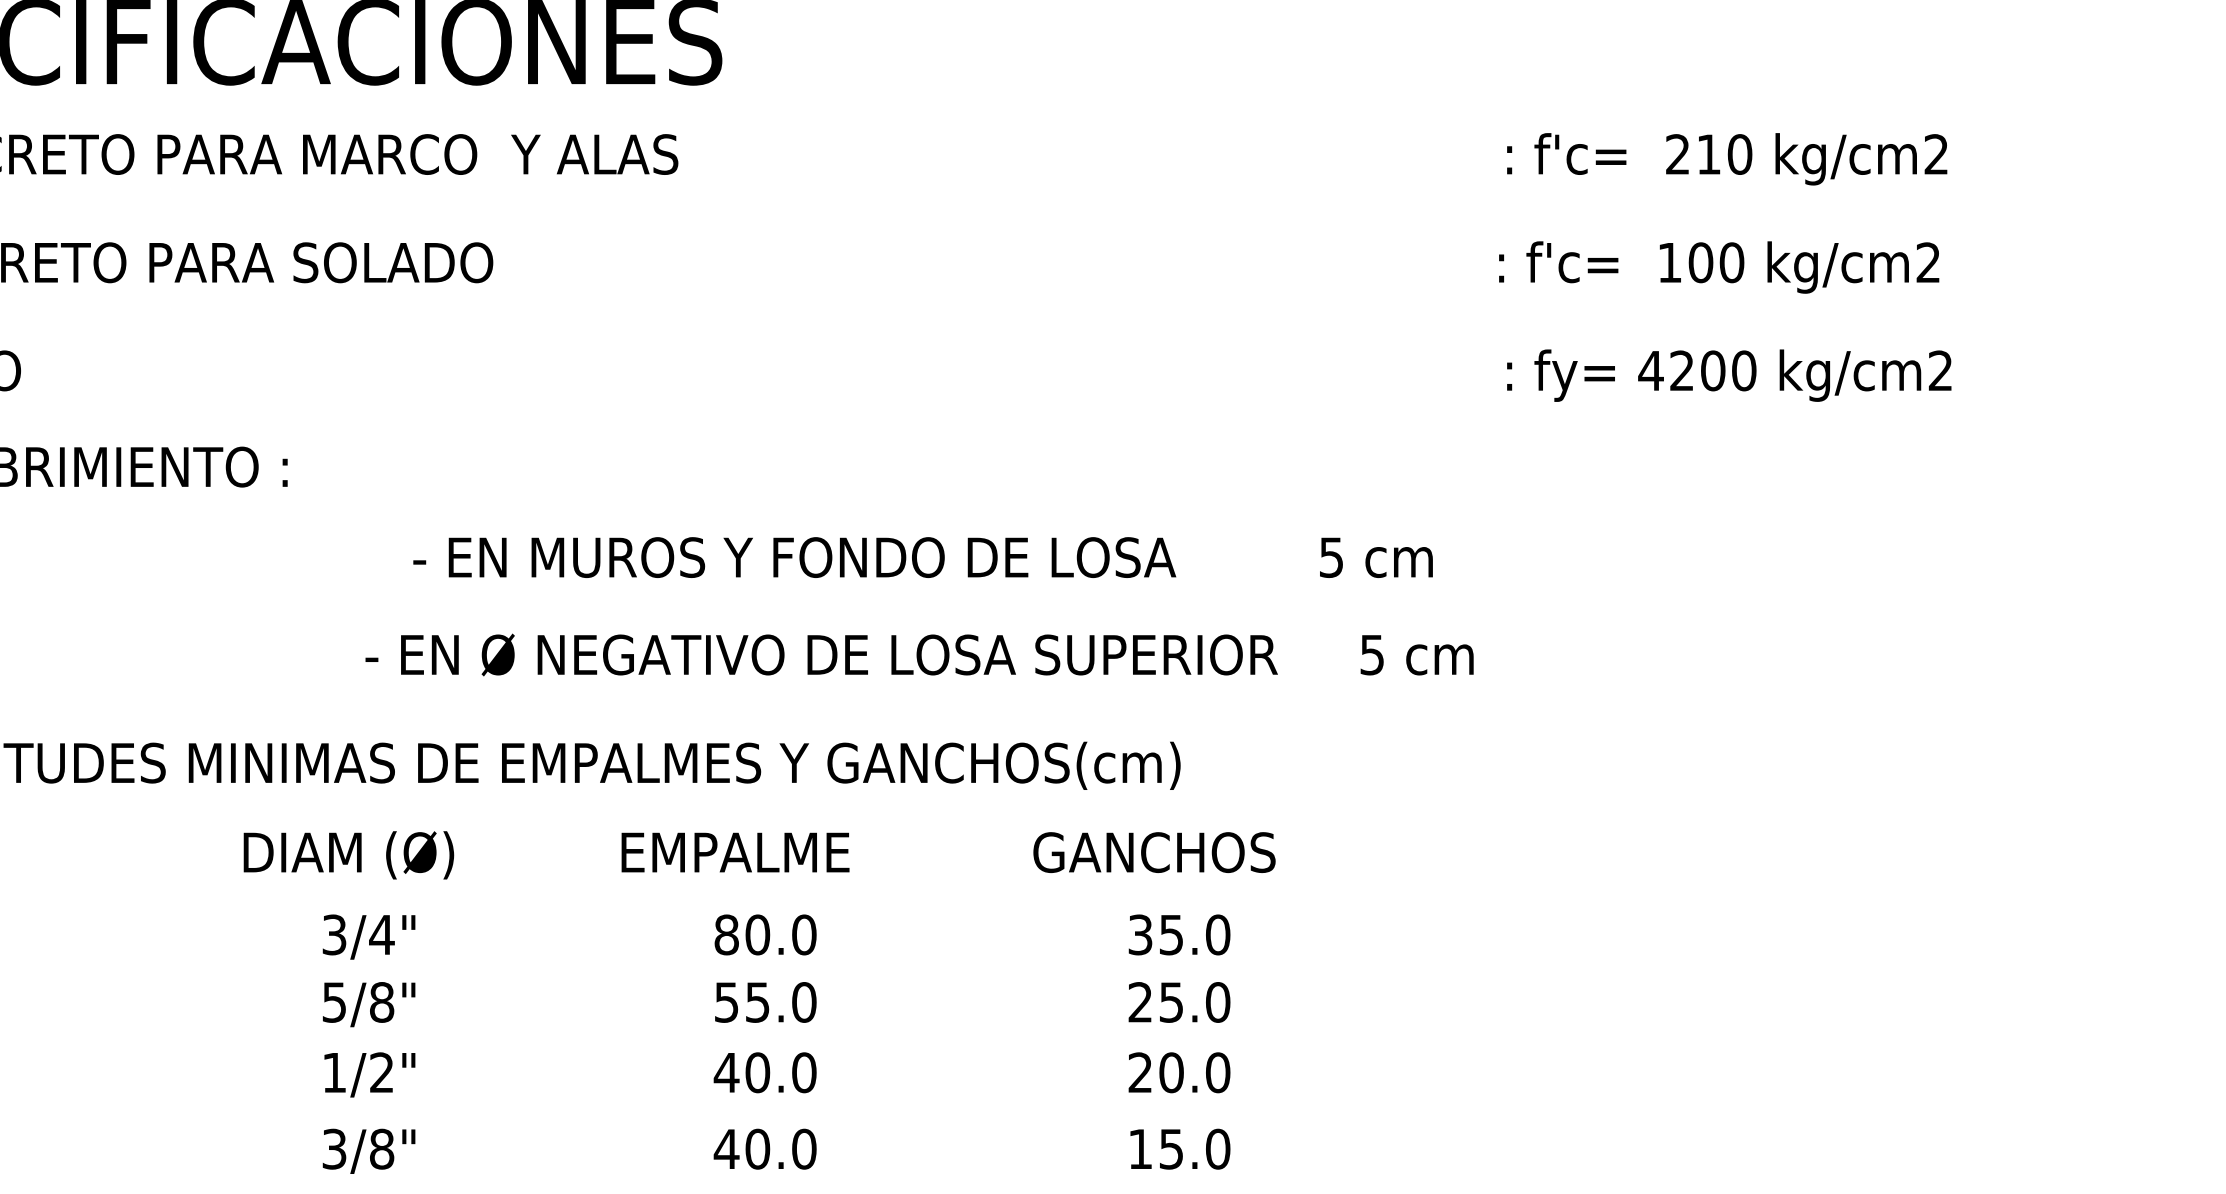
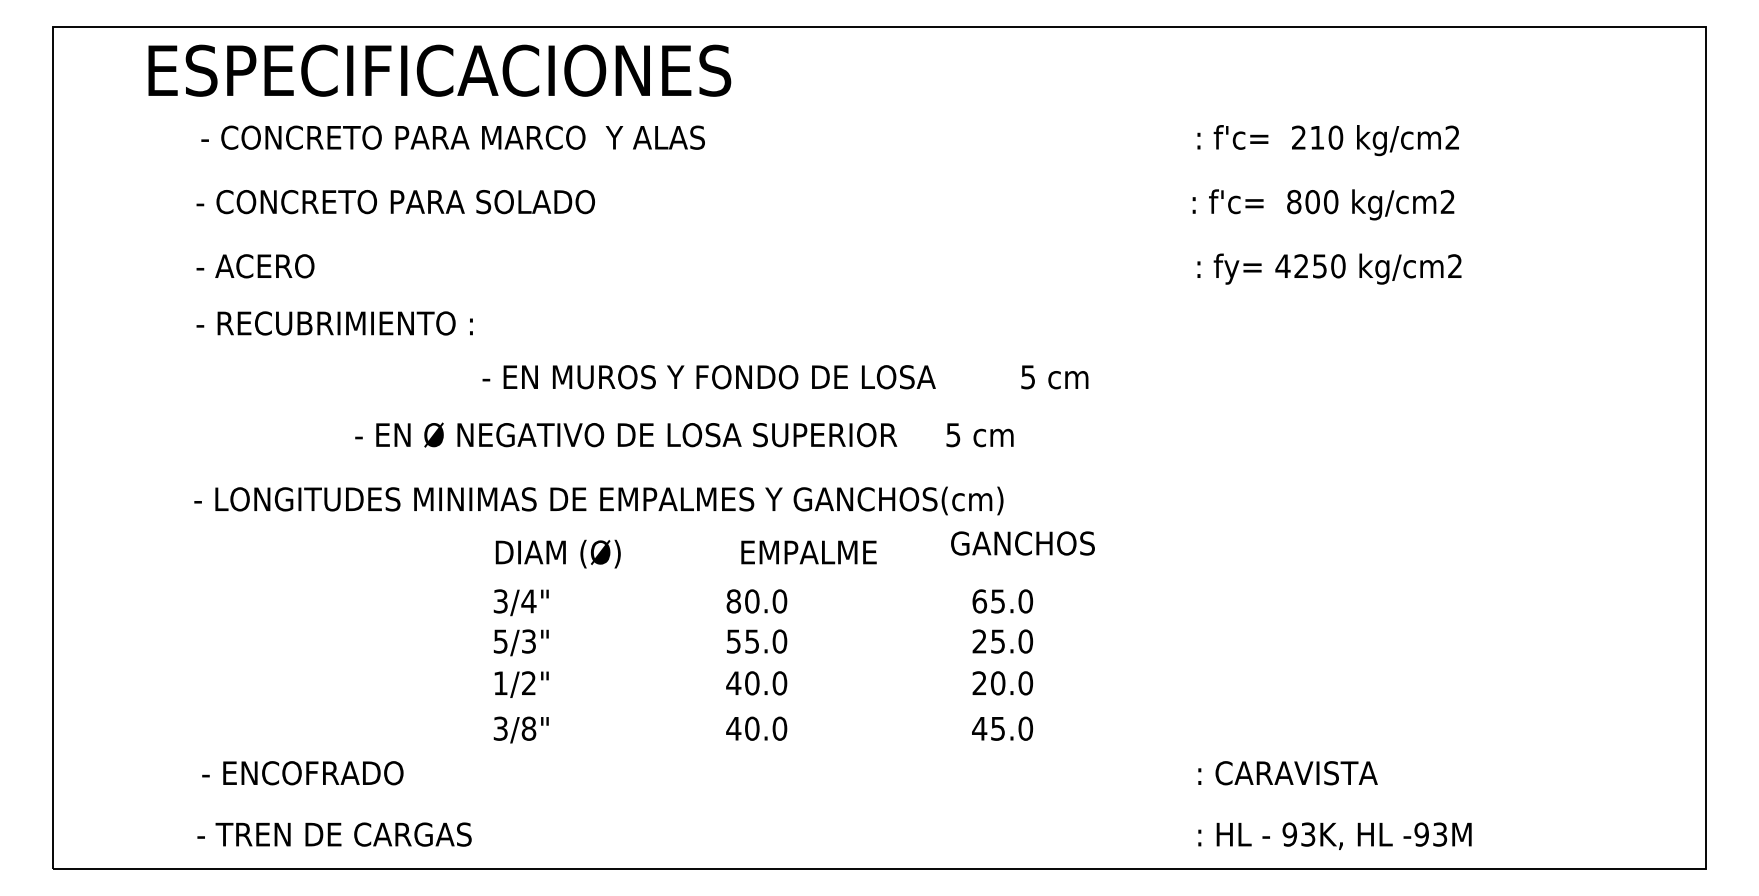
text: (1670, 263) -> (1294, 202), 100 -> 800
text: (1712, 371) -> (1319, 266), 4200 -> 4250
text: (923, 558) -> (785, 377), moved
text: (919, 653) -> (684, 434), moved
text: (734, 852) -> (808, 552), moved
text: (1153, 852) -> (1022, 543), moved
text: (347, 854) -> (557, 553), moved
text: (1140, 935) -> (979, 601), 35.0 -> 65.0
text: (381, 1002) -> (528, 641), 5/8" -> 5/3"
text: (1140, 1148) -> (979, 728), 15.0 -> 45.0

